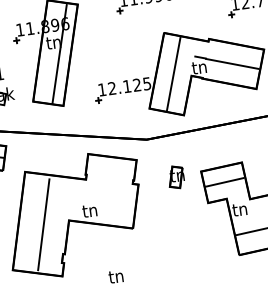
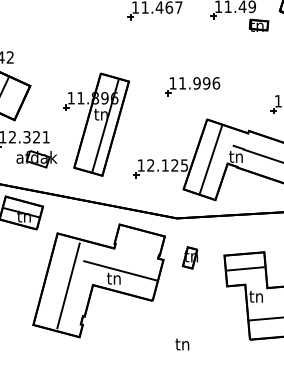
part: (175, 177) -> (189, 257), moved
line: (95, 201) -> (120, 270), added
text: (116, 276) -> (182, 344), moved

